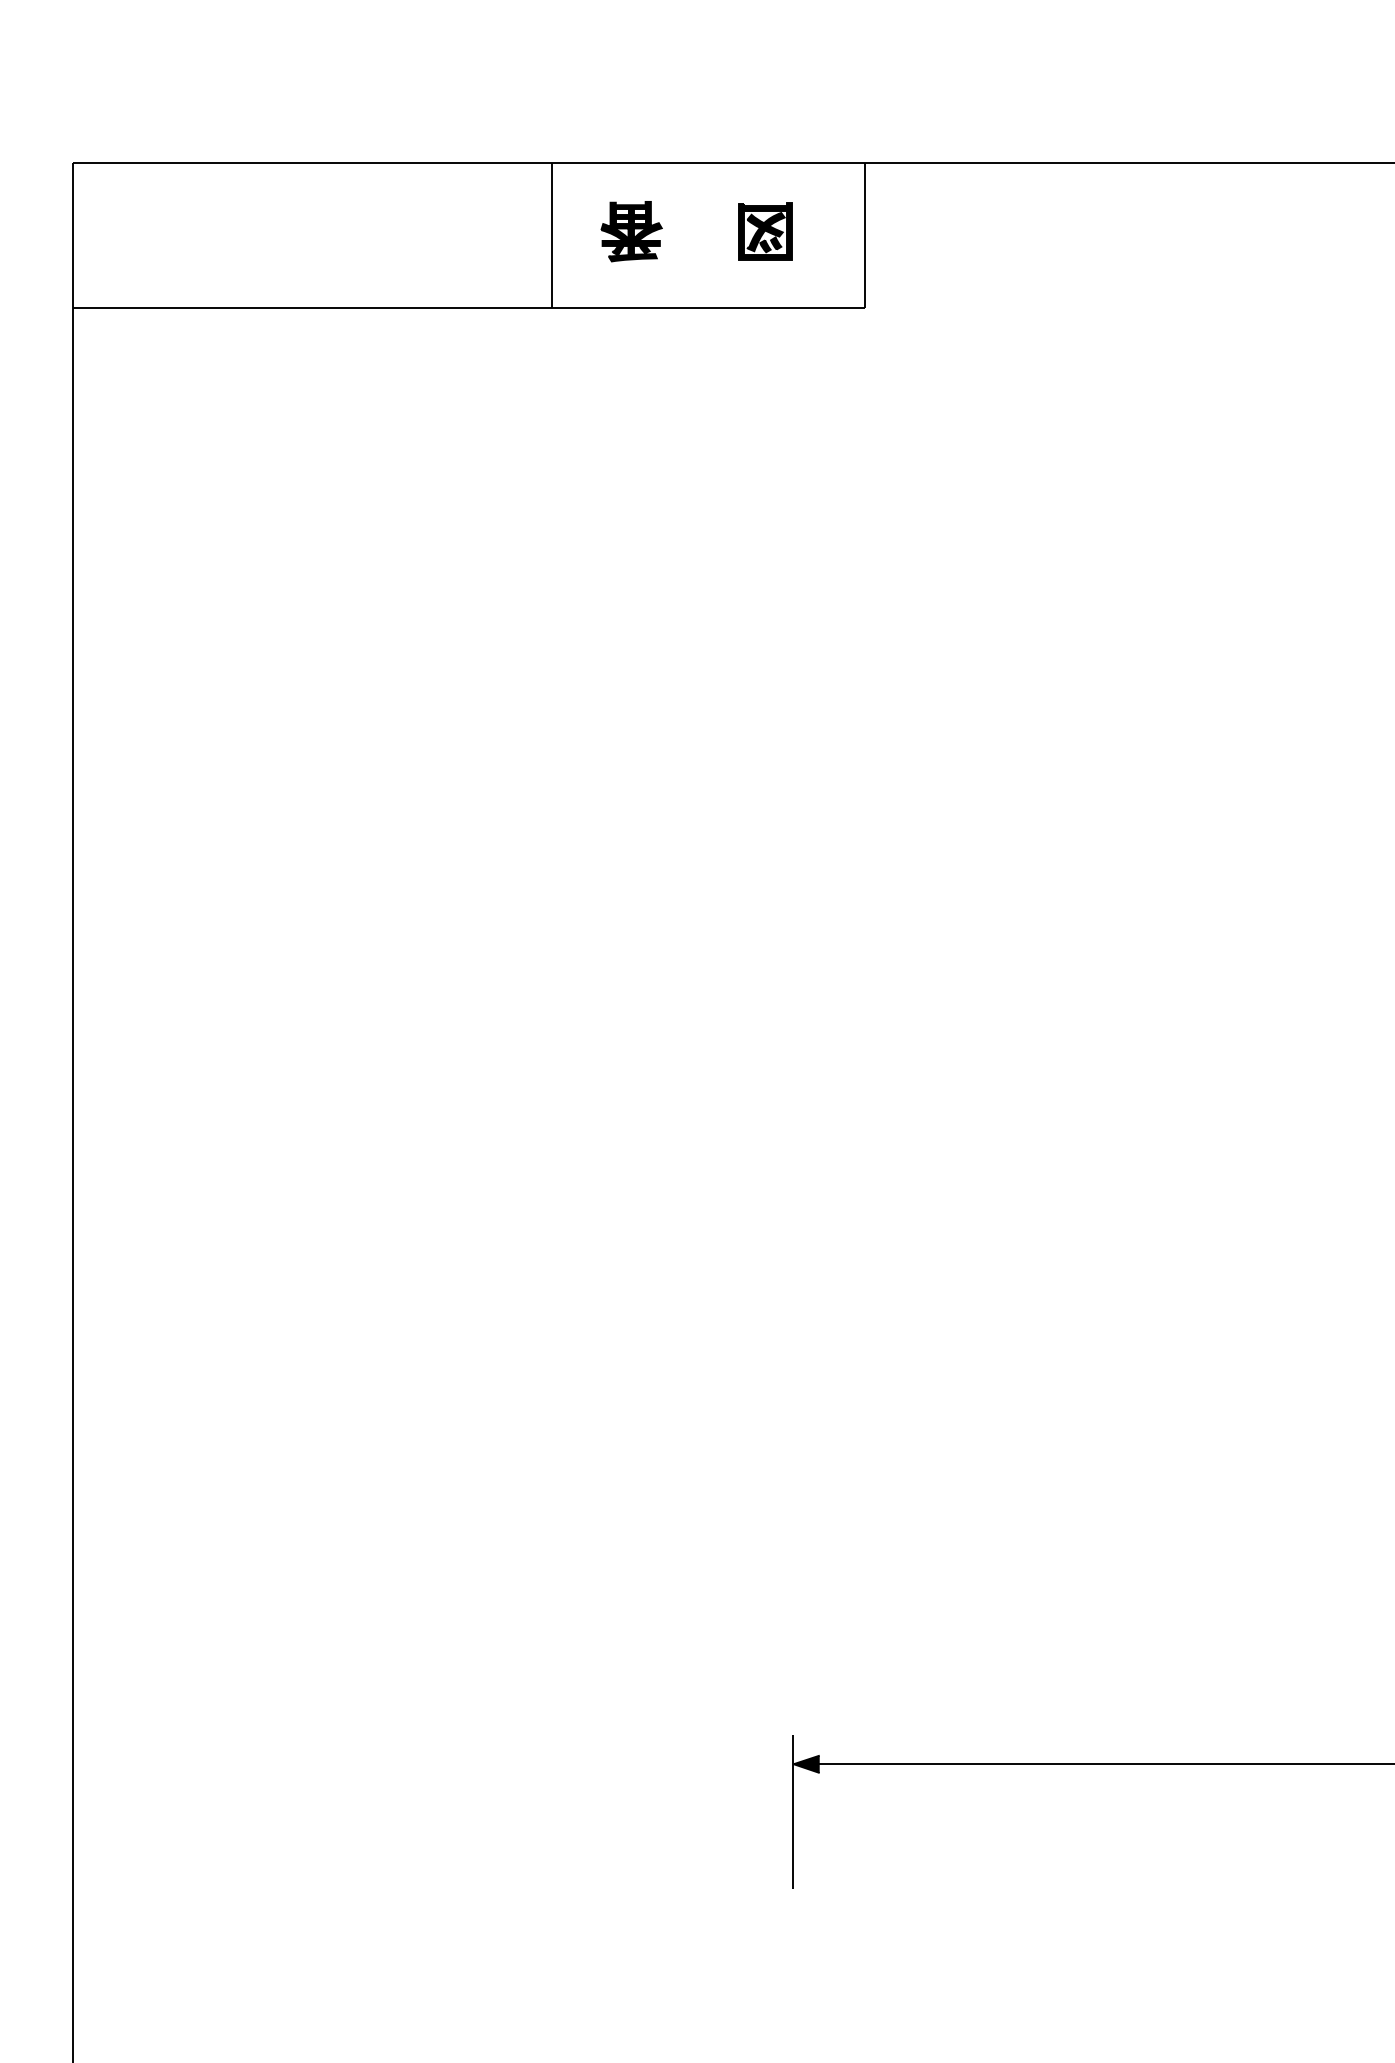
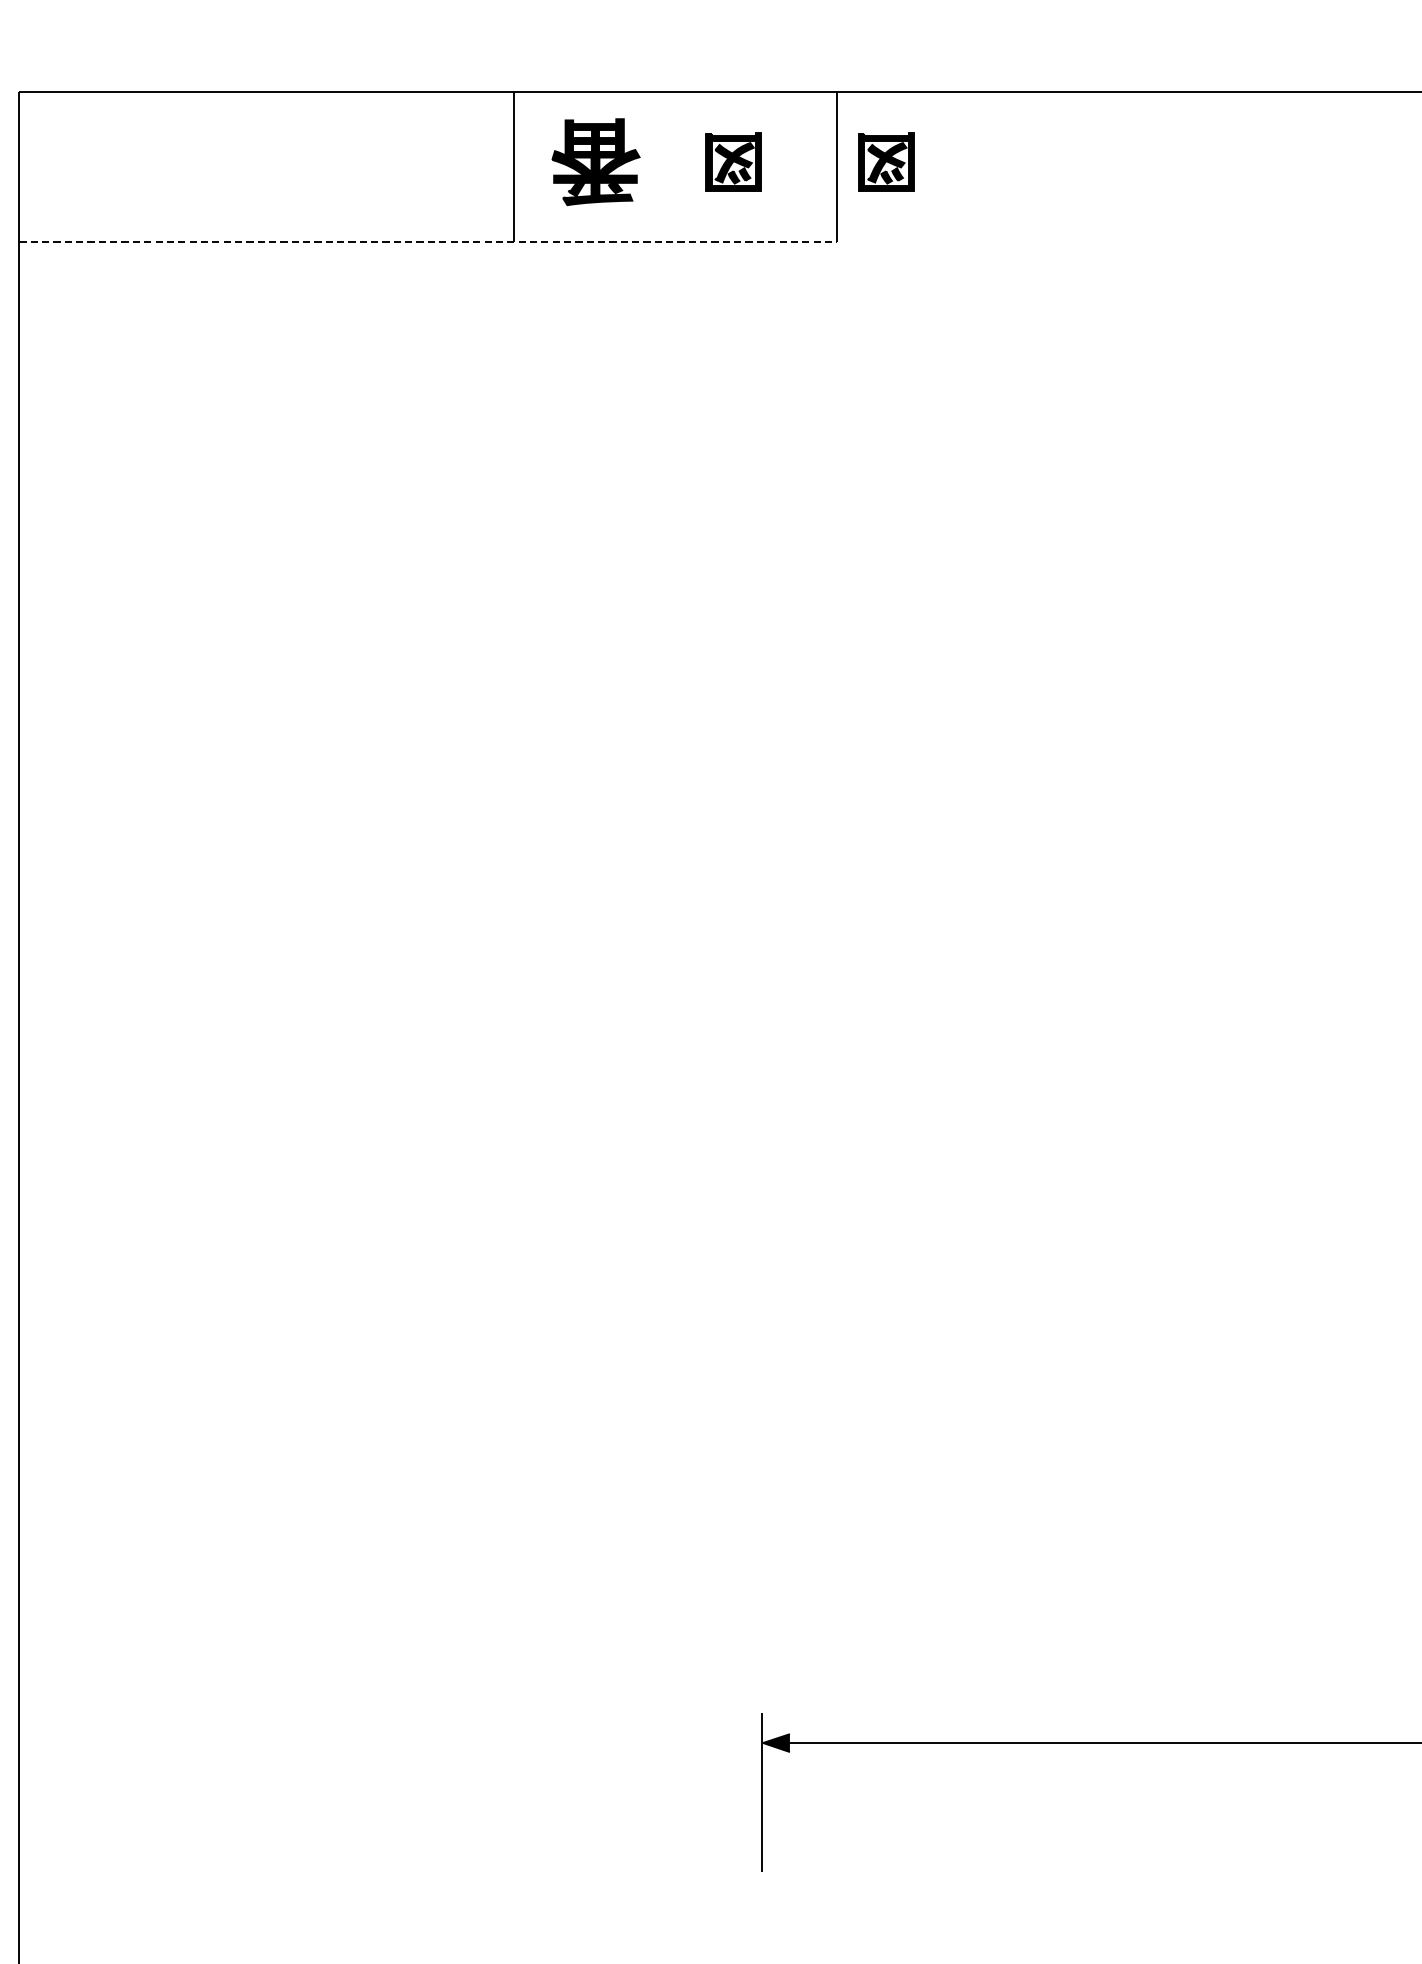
part: (631, 231) -> (595, 162), size x1.4
part: (913, 231) -> (886, 162), added
line: (469, 308) -> (428, 241), solid -> dashed

